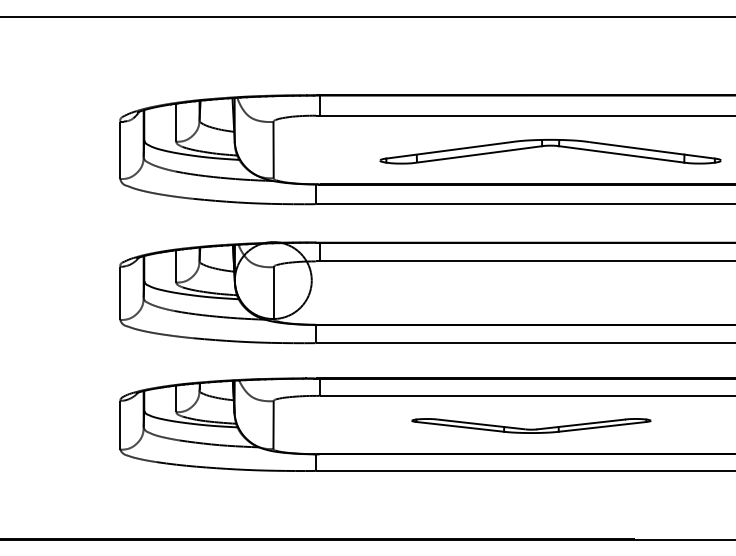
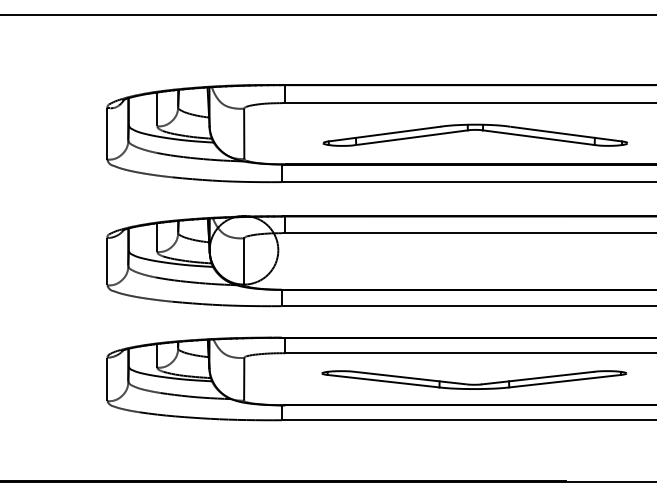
part: (550, 151) -> (475, 135), moved
part: (531, 425) -> (474, 379), size x1.43

